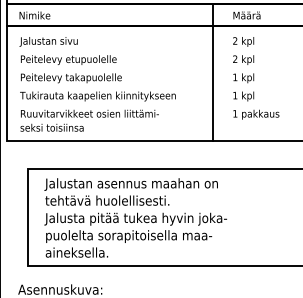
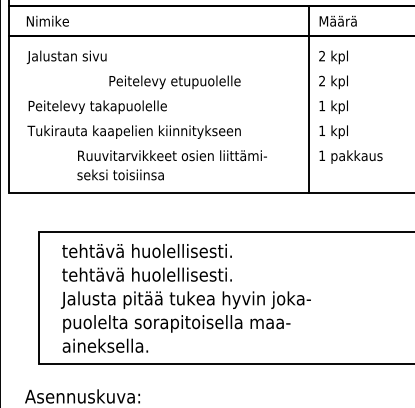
text: (68, 59) -> (174, 81), moved
line: (213, 72) -> (308, 99), moved
text: (89, 120) -> (171, 164), moved
text: (130, 184) -> (178, 252), Jalustan asennus maahan on -> tehtävä huolellisesti.

